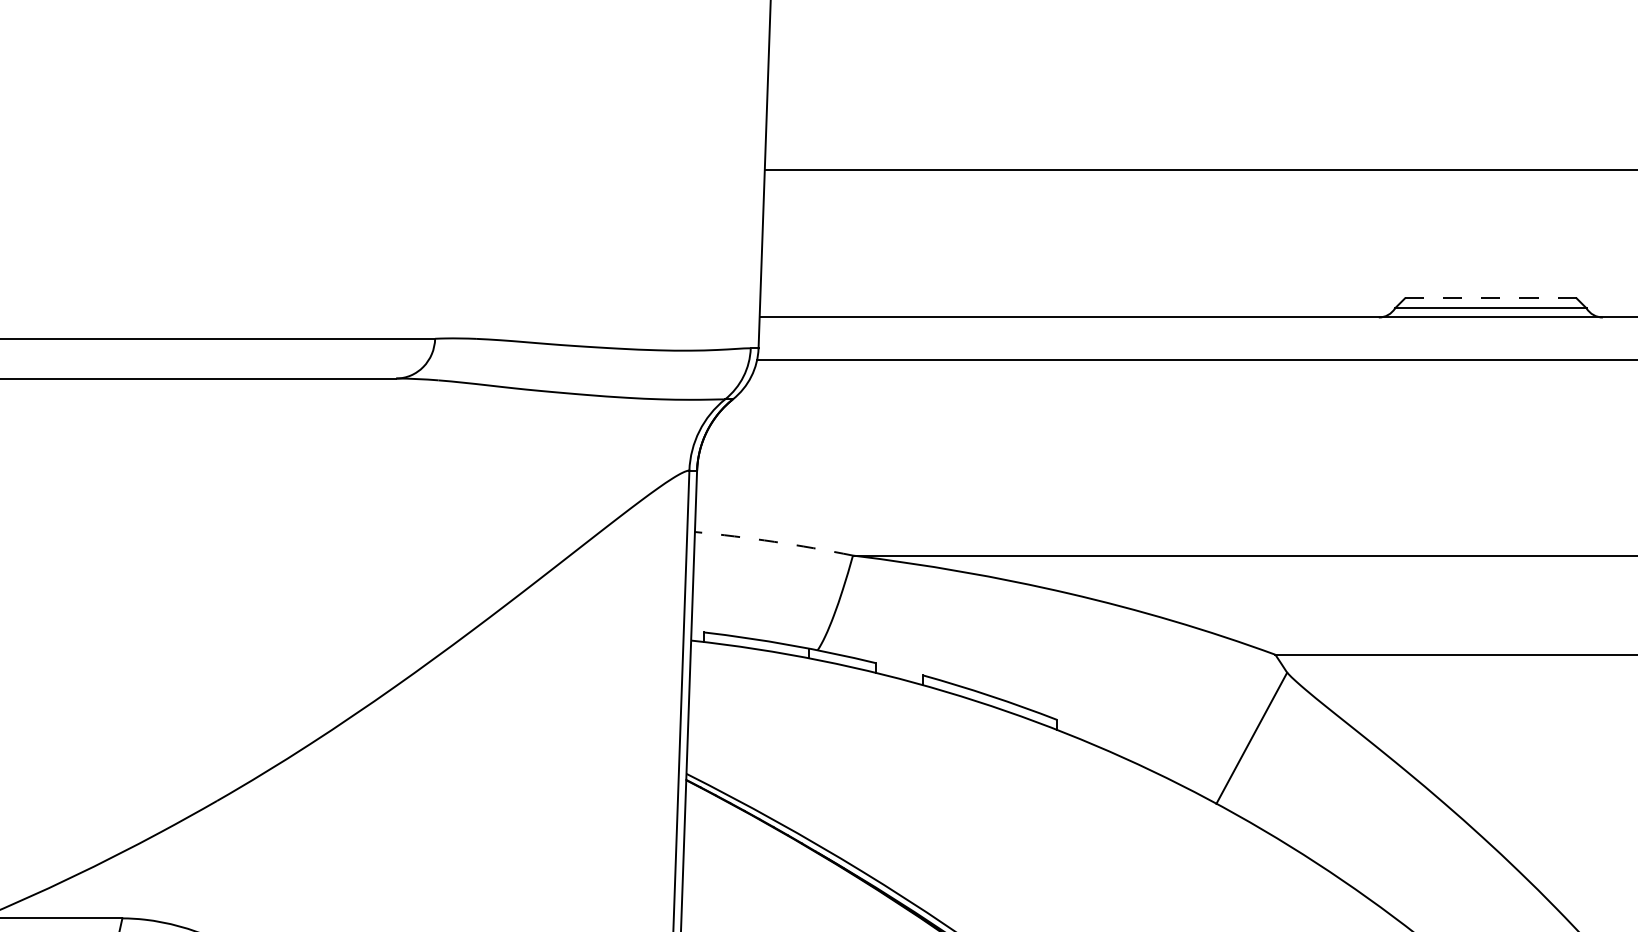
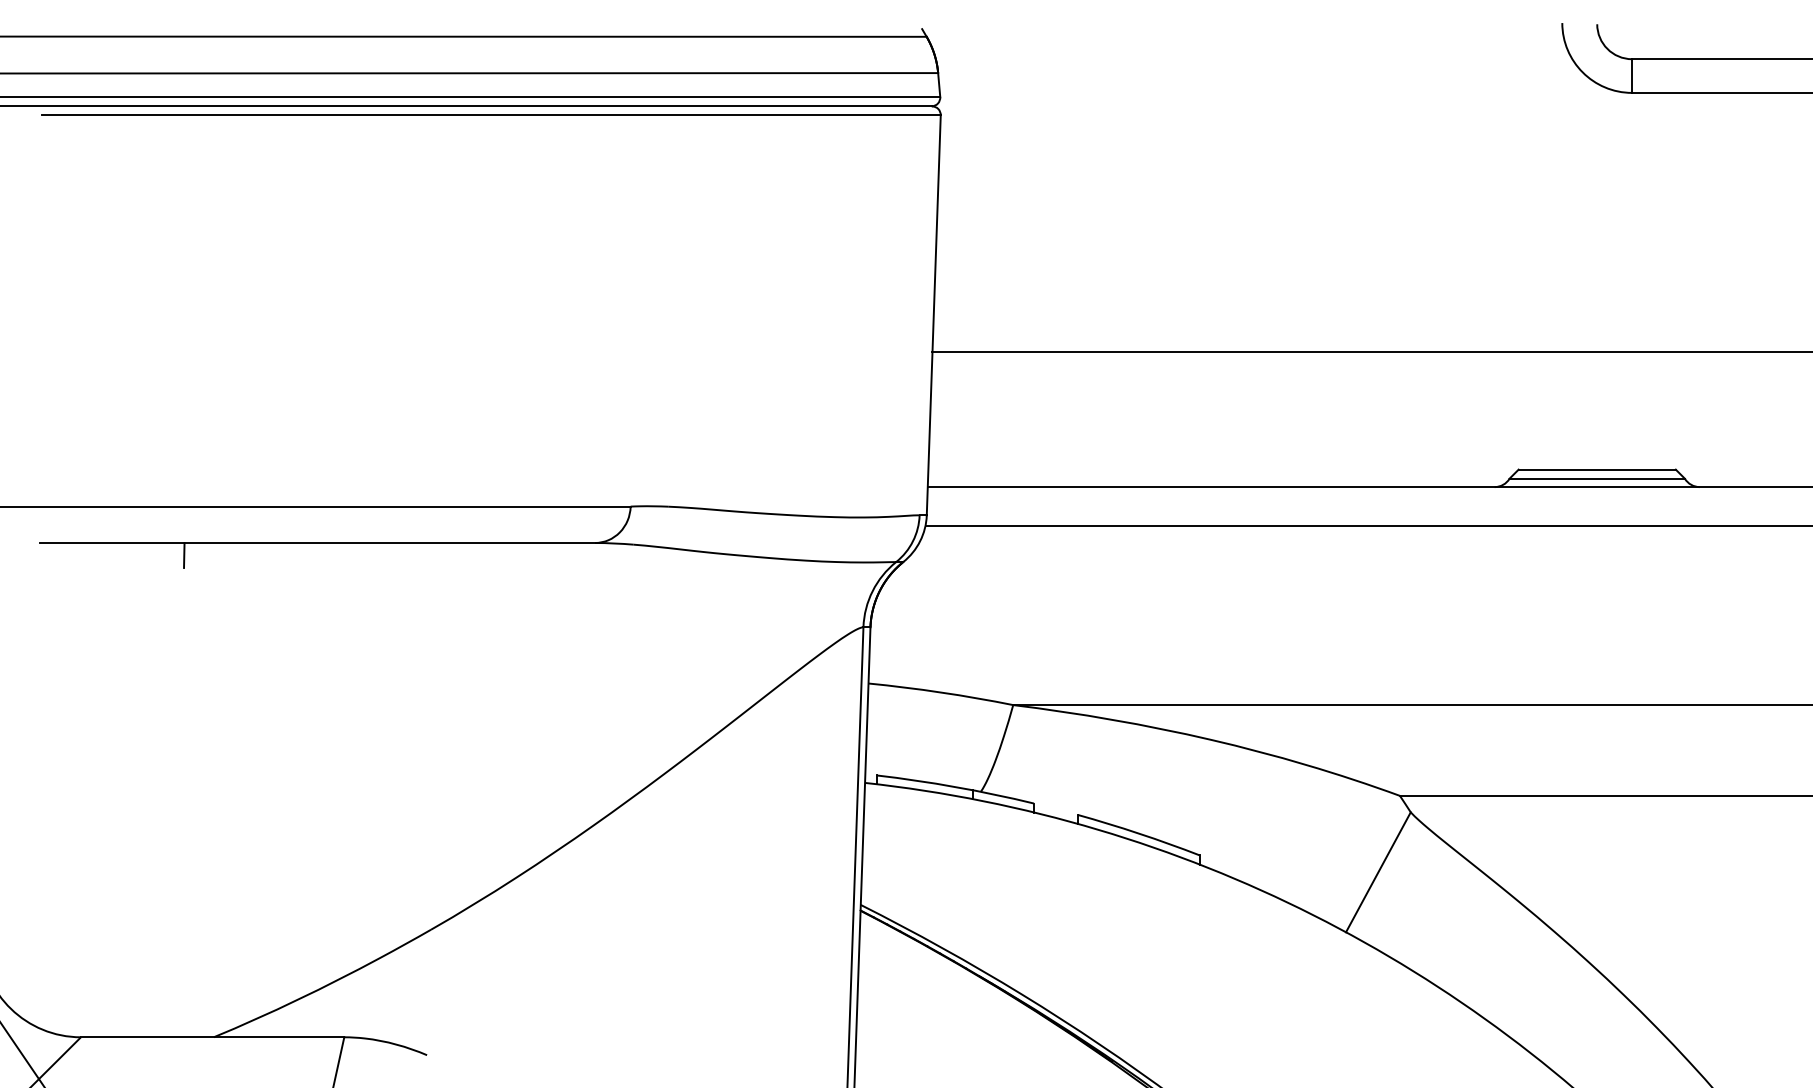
line: (1491, 298) -> (1597, 469), dashed -> solid
arc: (774, 541) -> (941, 692), dashed -> solid

